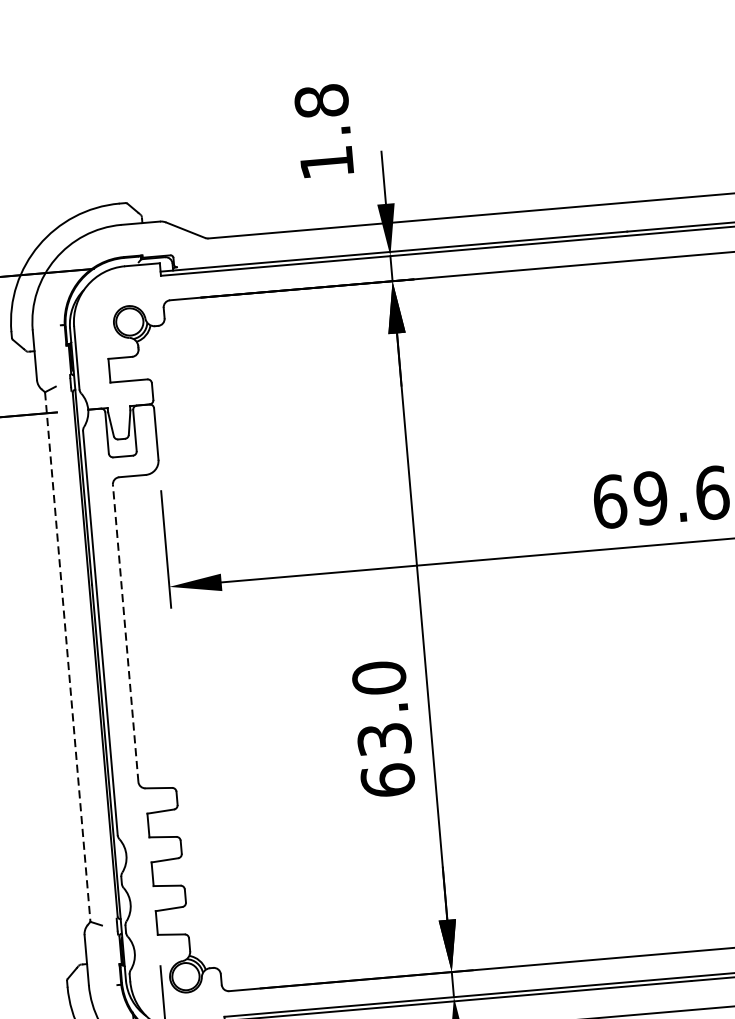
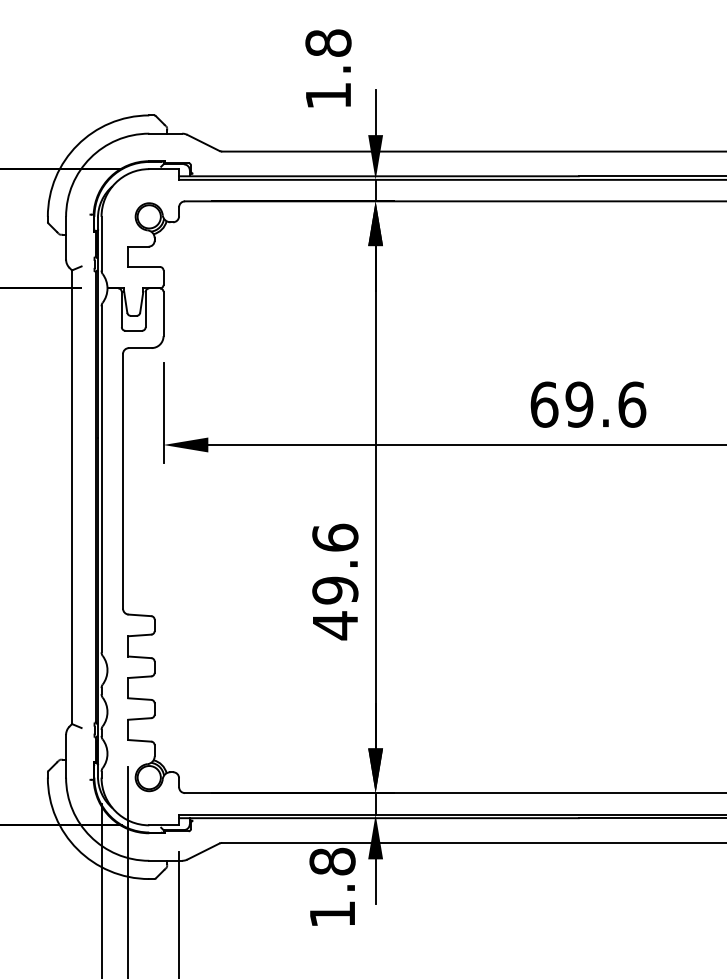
line: (126, 632) -> (123, 480), dashed -> solid
line: (68, 657) -> (72, 497), dashed -> solid
text: (383, 729) -> (335, 581), 63.0 -> 49.6

